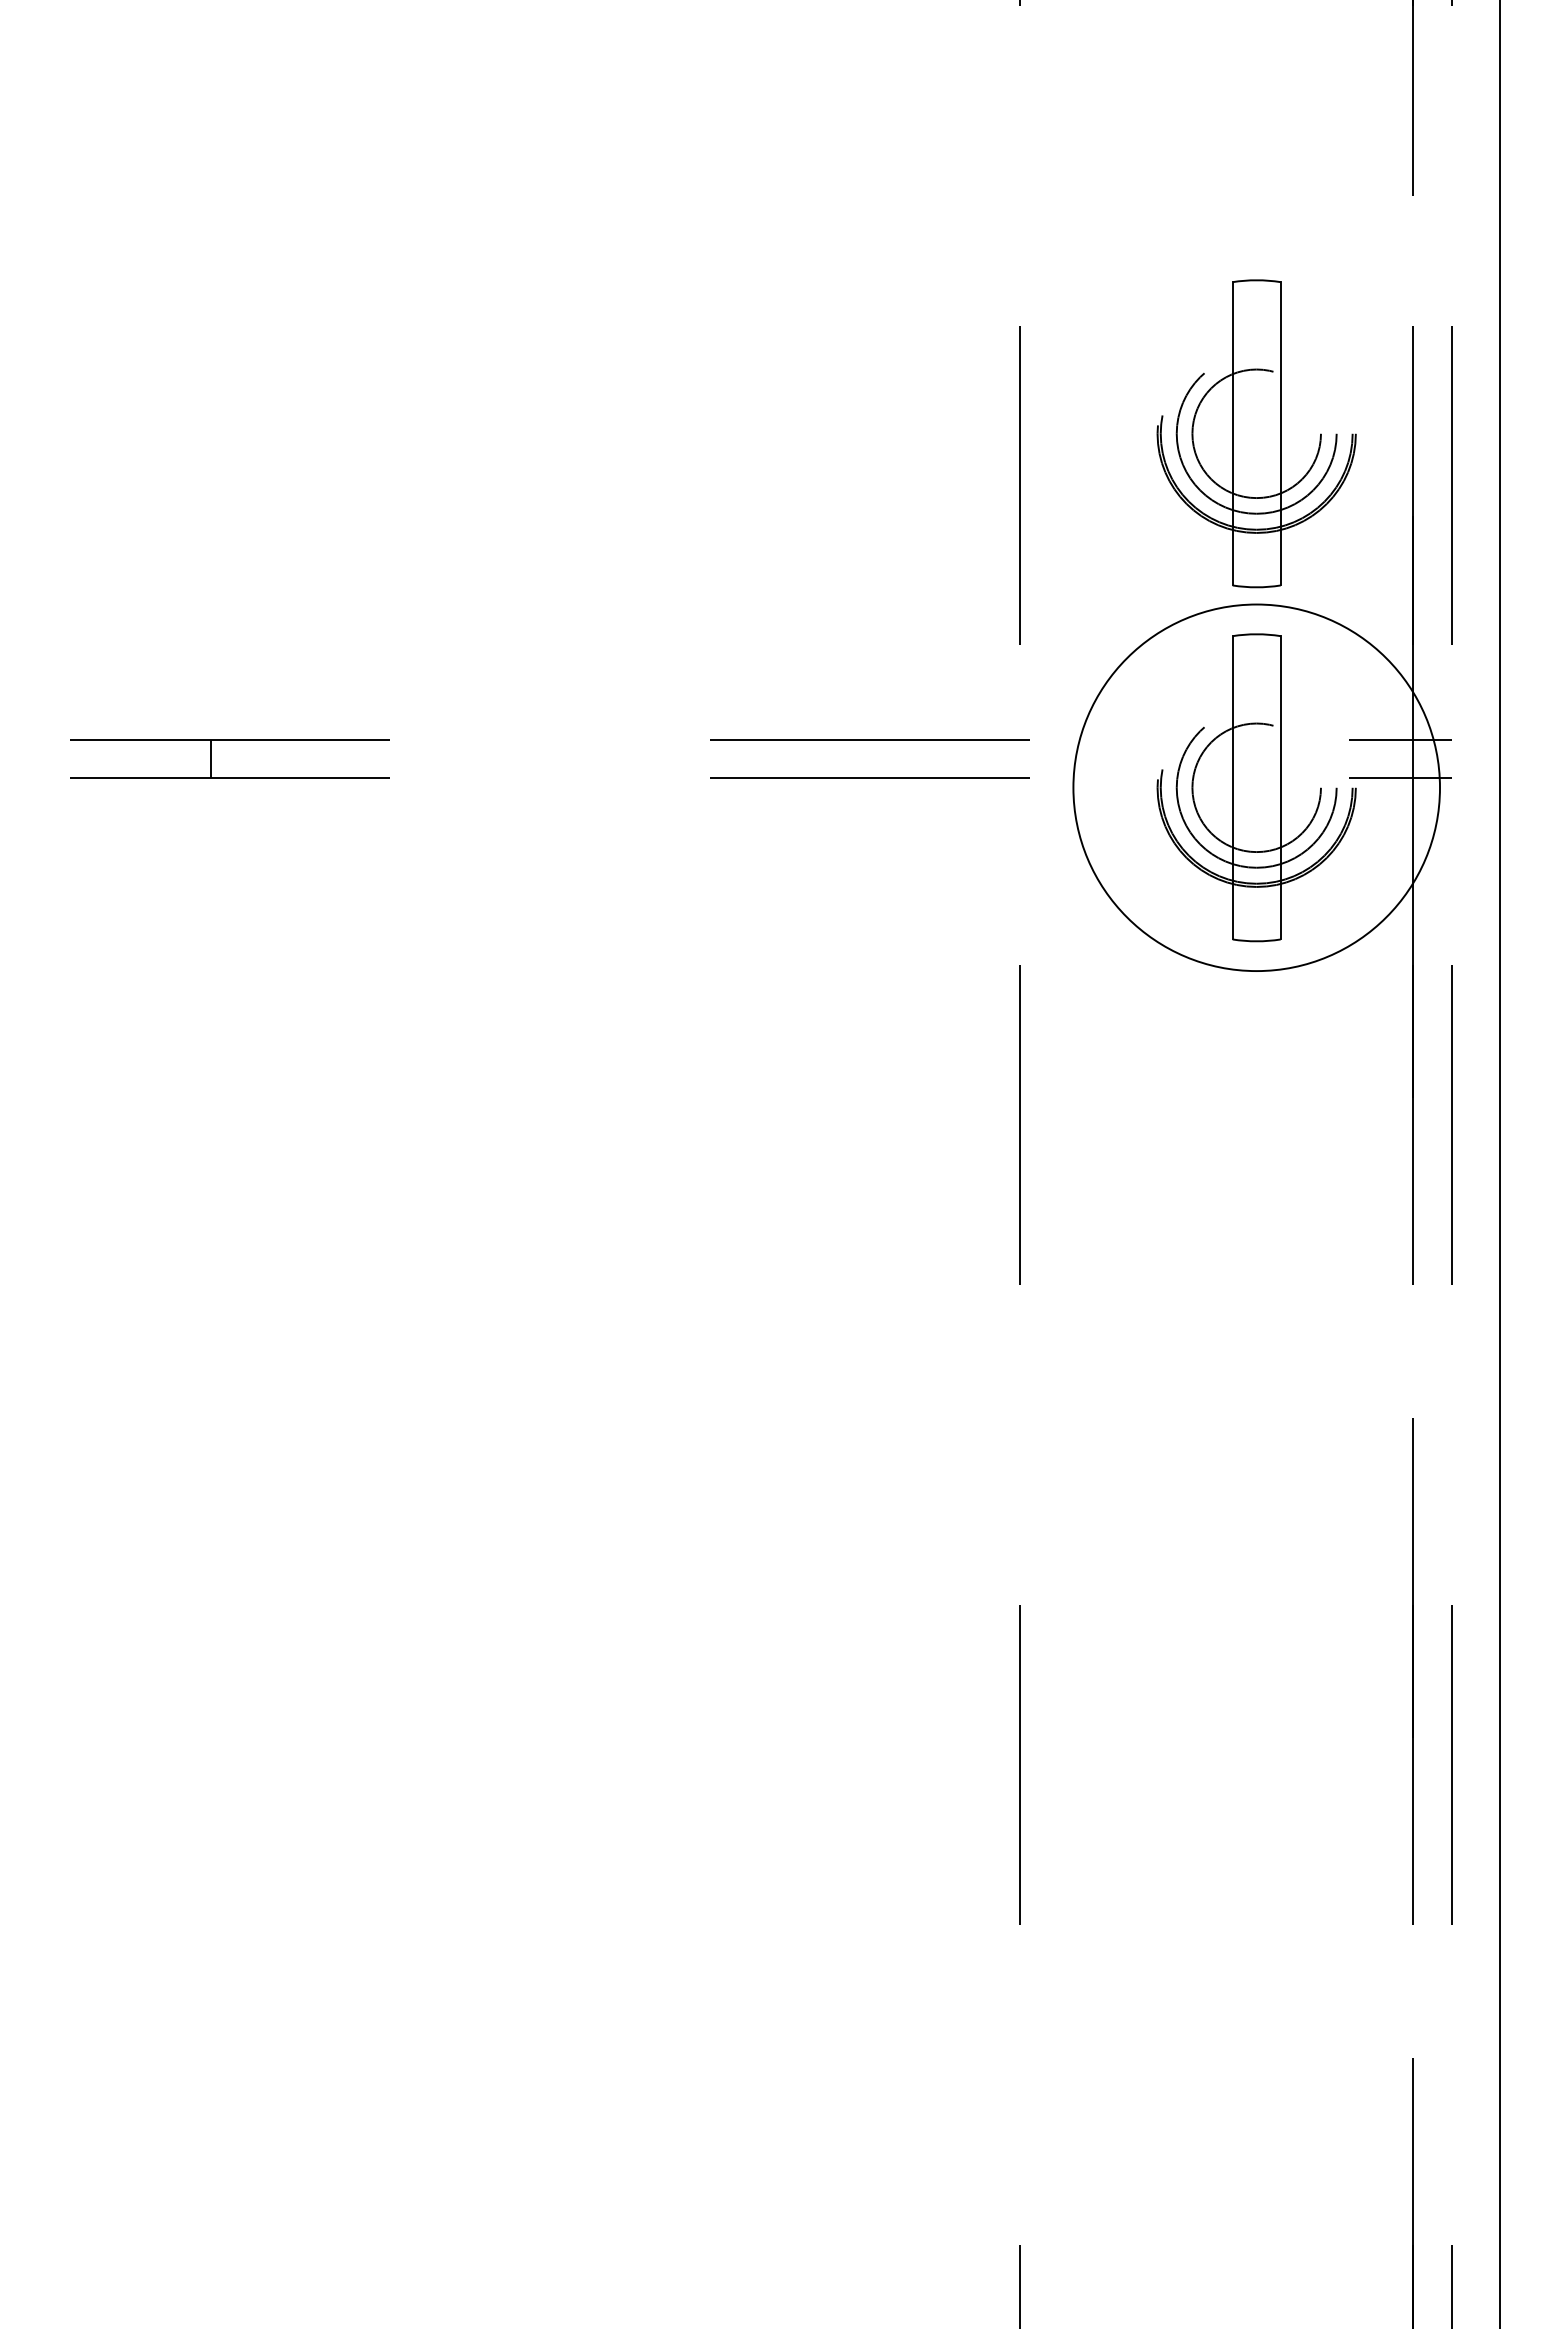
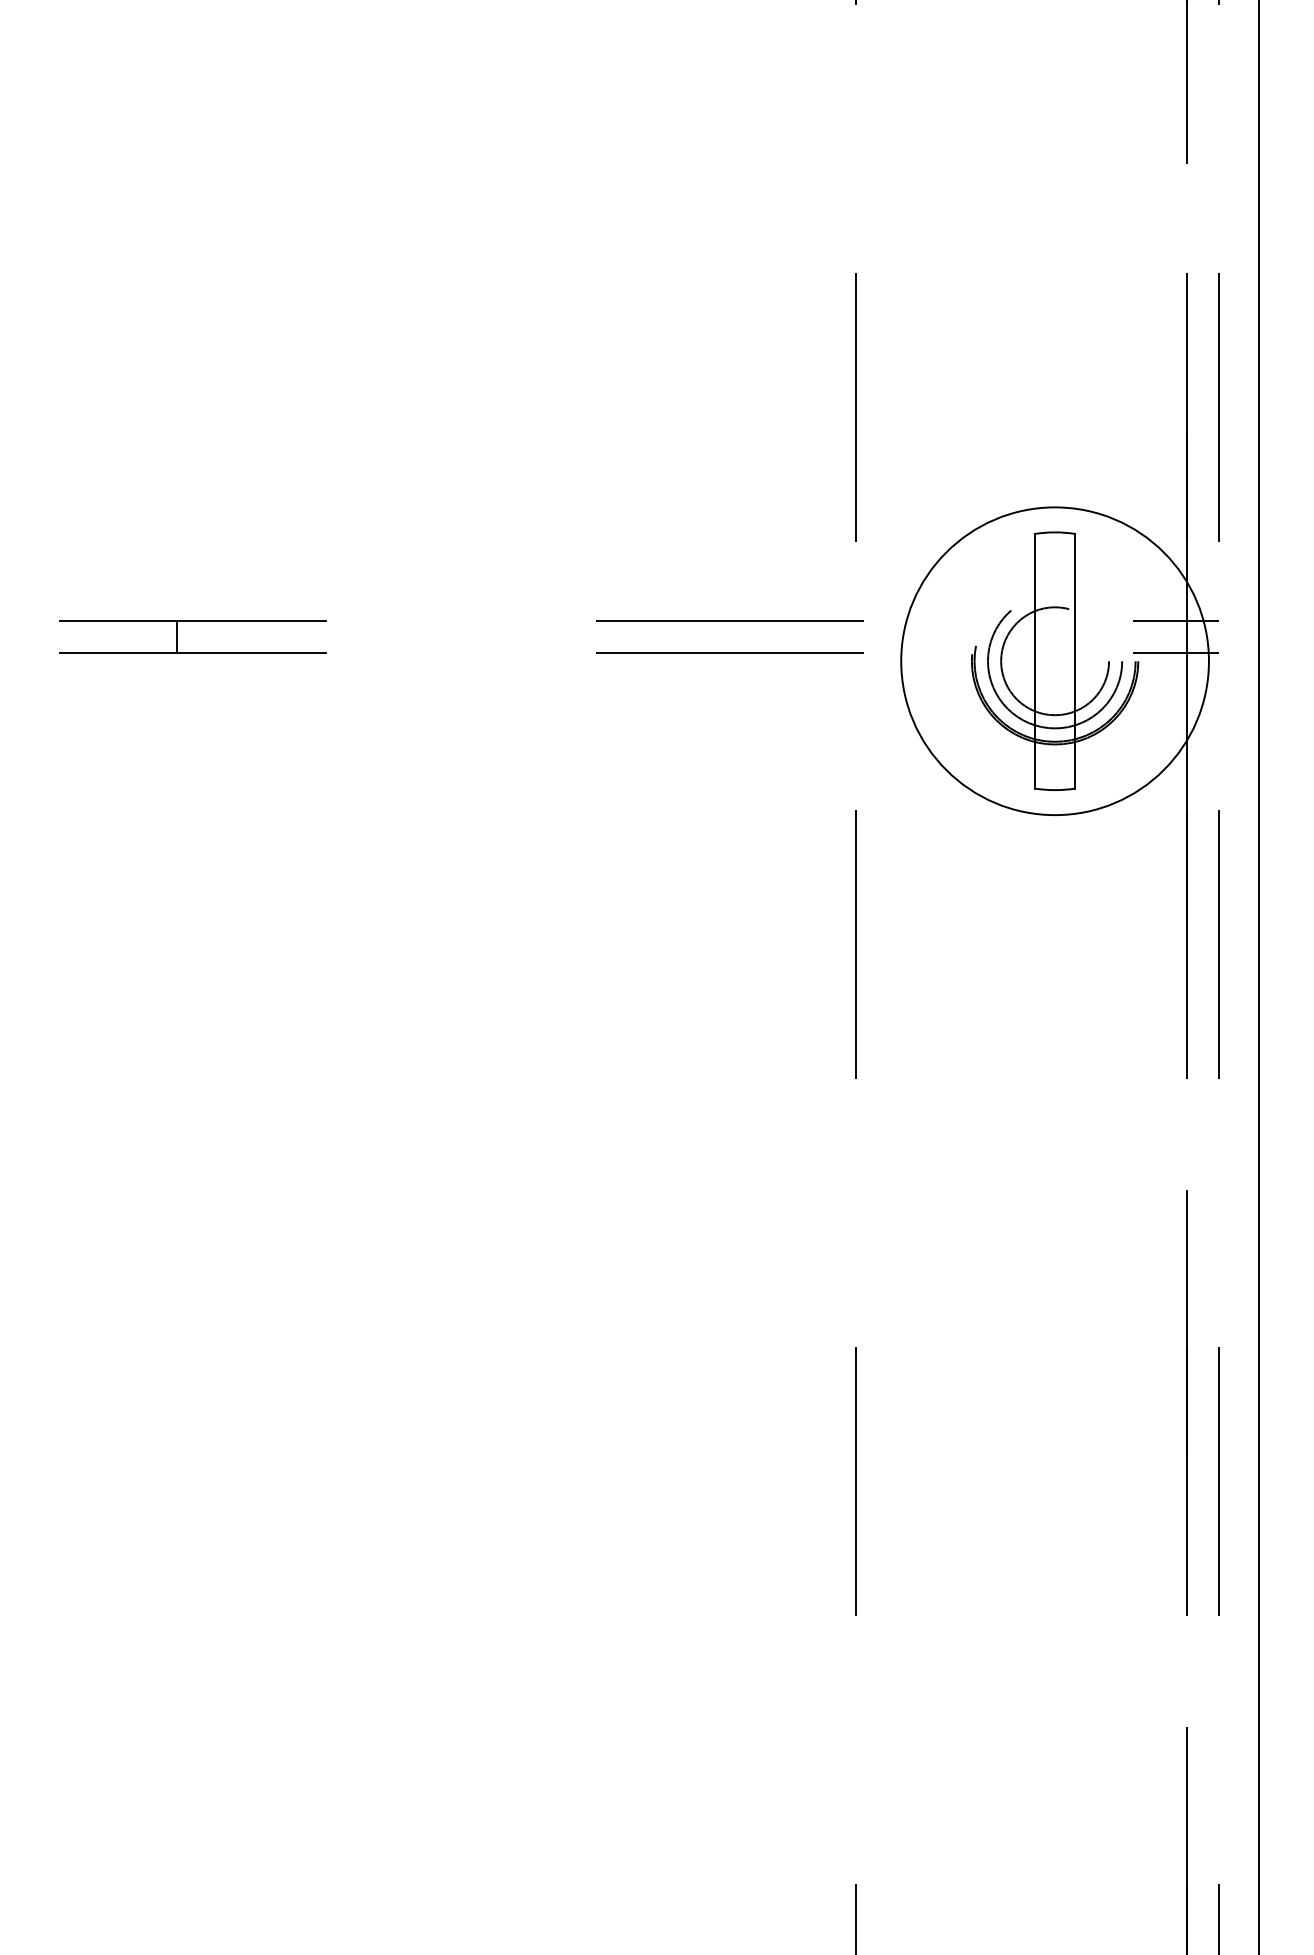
part: (1256, 433) -> (1054, 363), removed

